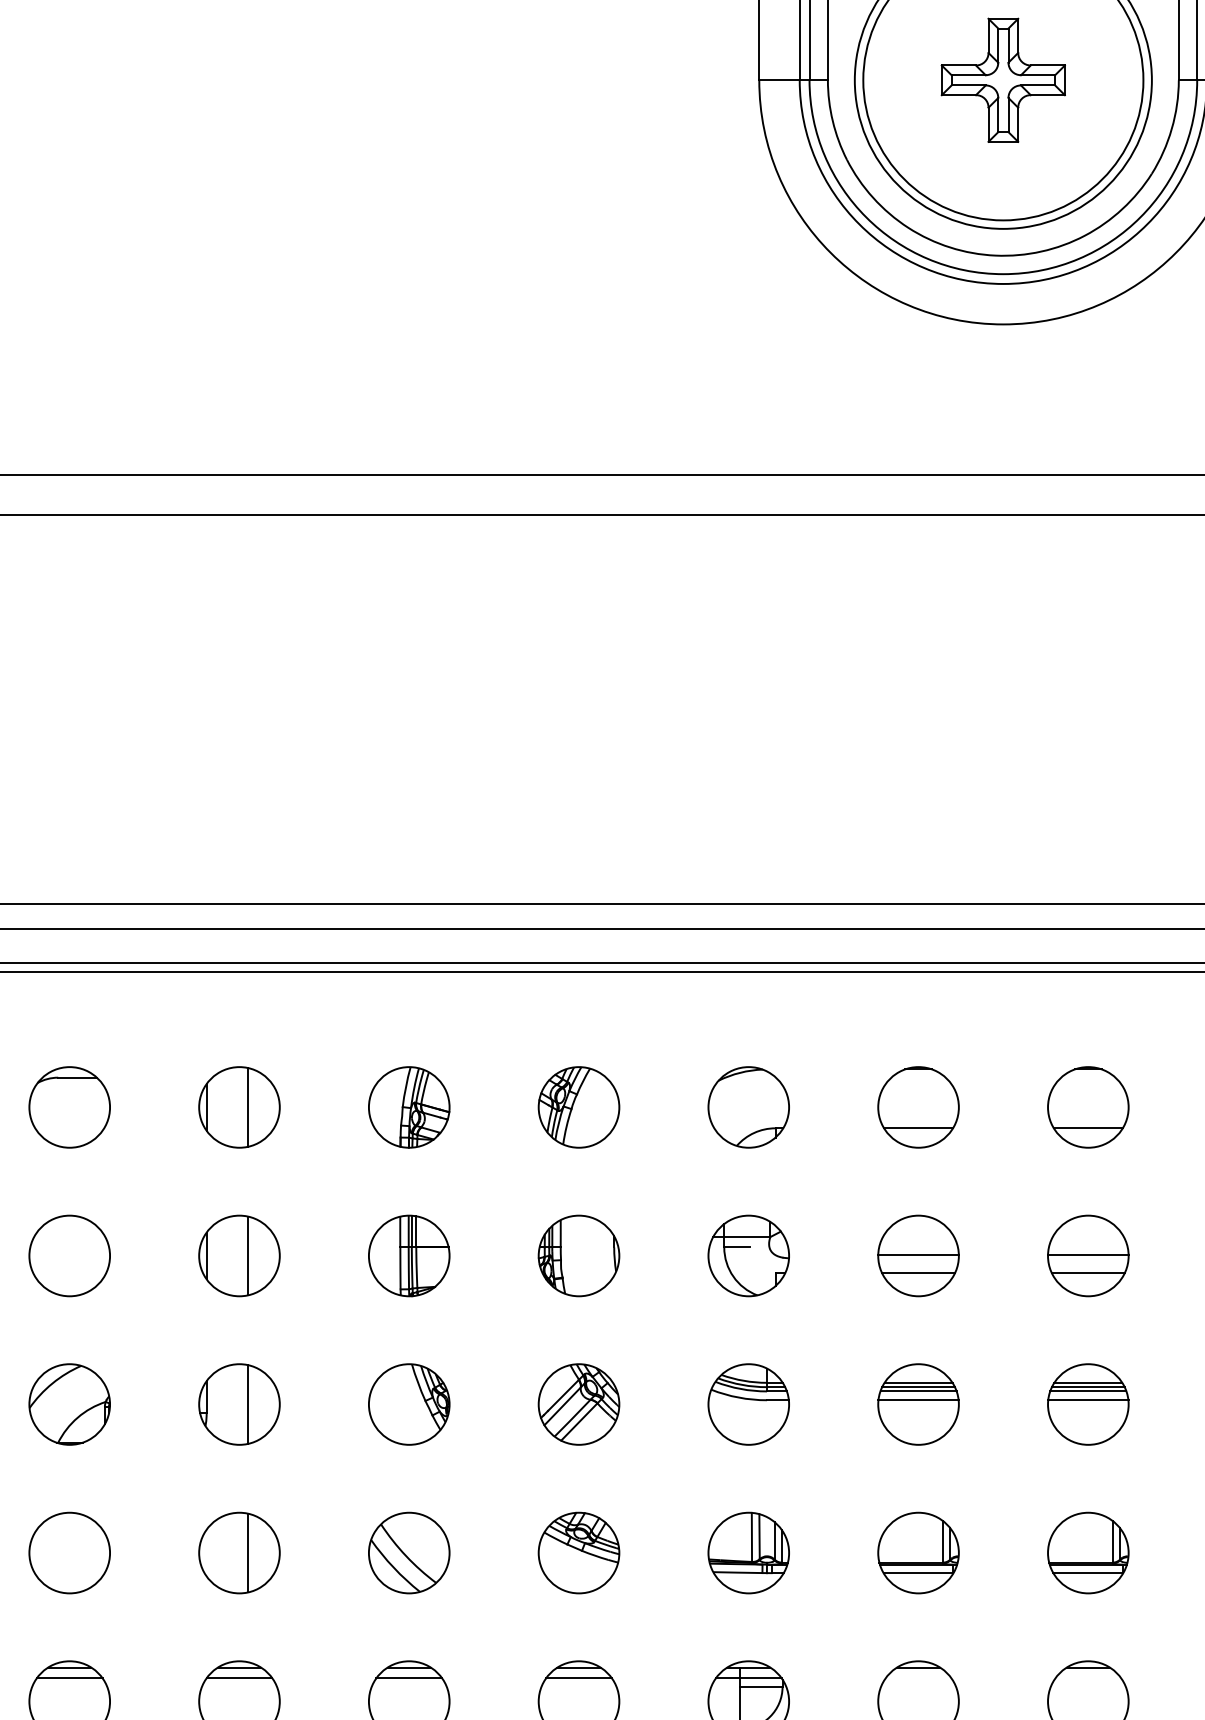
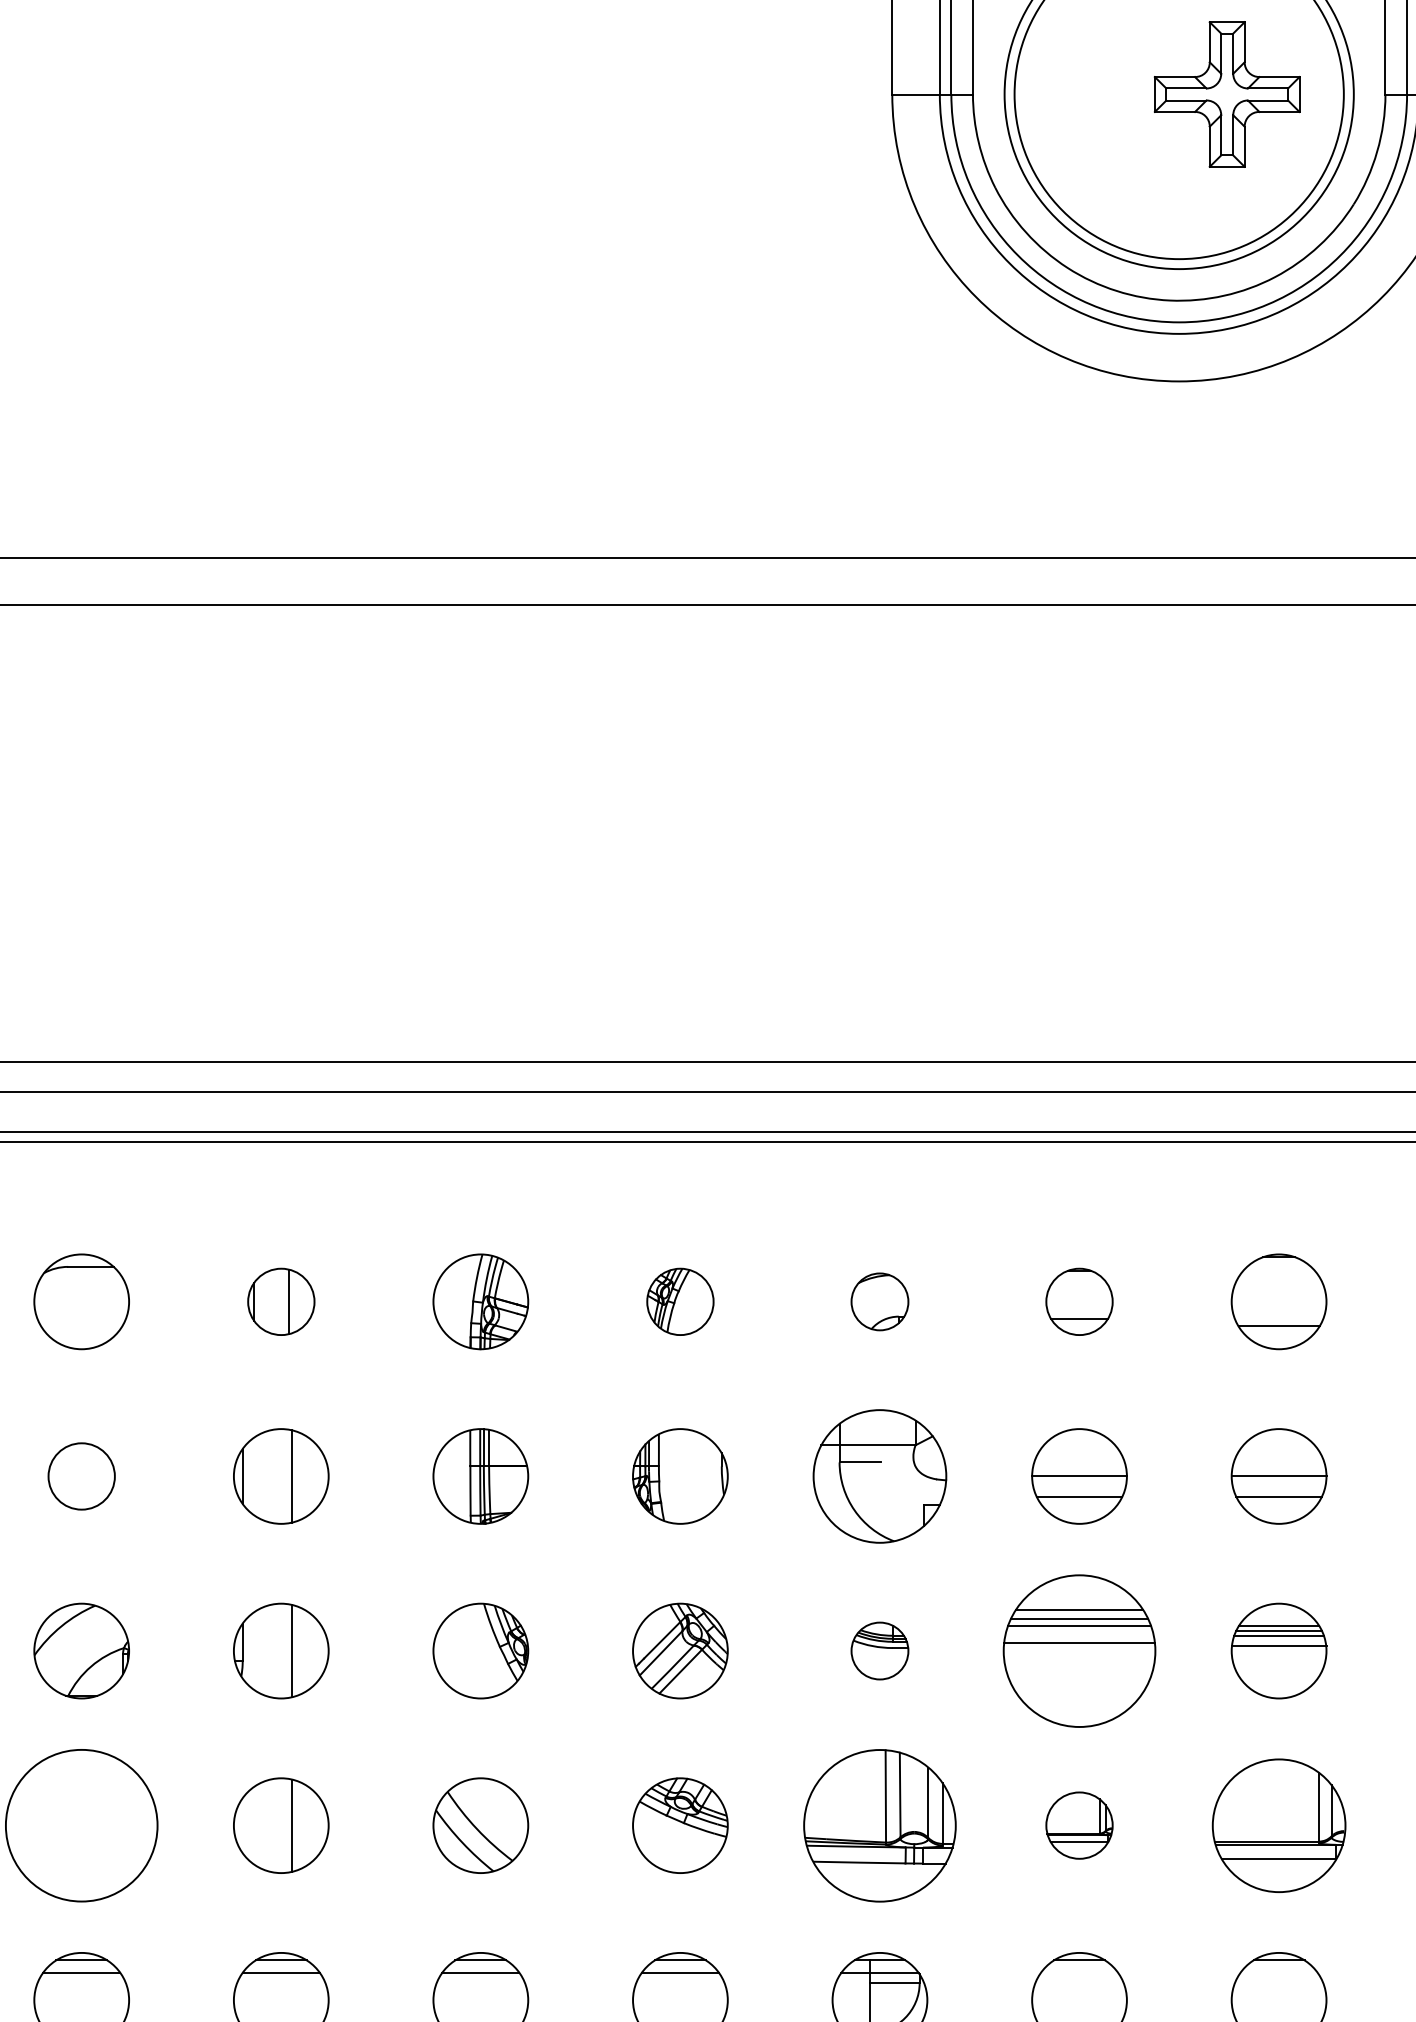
part: (1002, 80) -> (1226, 94), moved
part: (239, 1107) -> (281, 1301), size x0.7
part: (579, 1107) -> (680, 1301), size x0.7
part: (748, 1107) -> (879, 1301), size x0.6
part: (918, 1107) -> (1079, 1301), size x0.7
circle: (69, 1256) -> (81, 1476), size x0.7
part: (748, 1256) -> (879, 1476), size x1.4
part: (748, 1404) -> (879, 1650), size x0.6
part: (918, 1404) -> (1079, 1650), size x1.6
circle: (69, 1552) -> (81, 1825), size x1.6
part: (748, 1552) -> (879, 1825), size x1.6
part: (918, 1552) -> (1079, 1825), size x0.7
part: (1087, 1552) -> (1278, 1825), size x1.4

